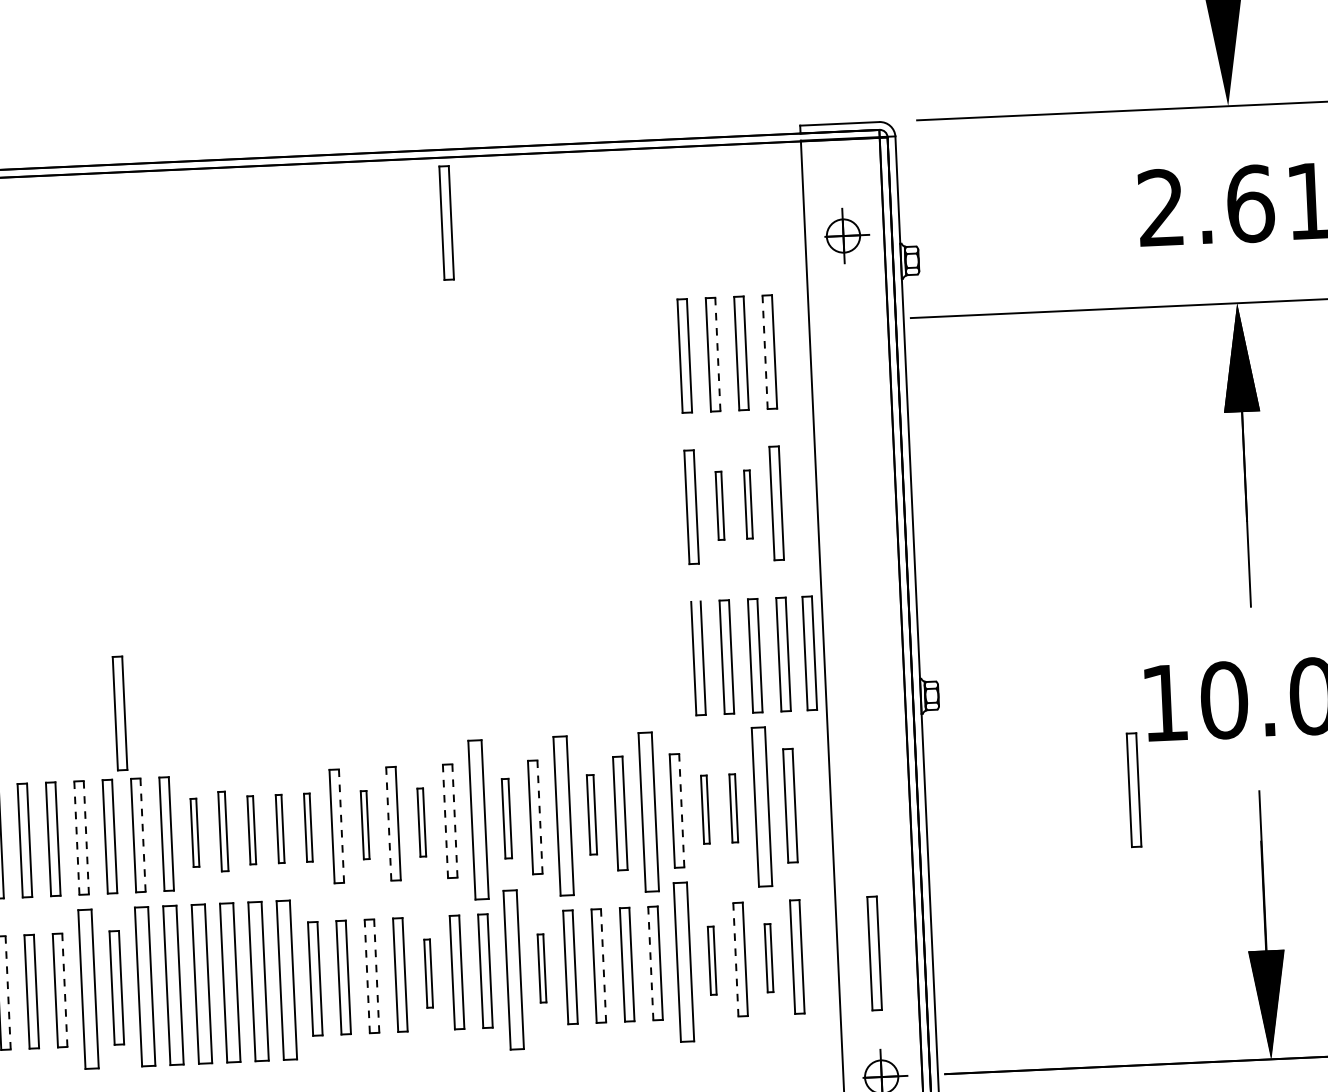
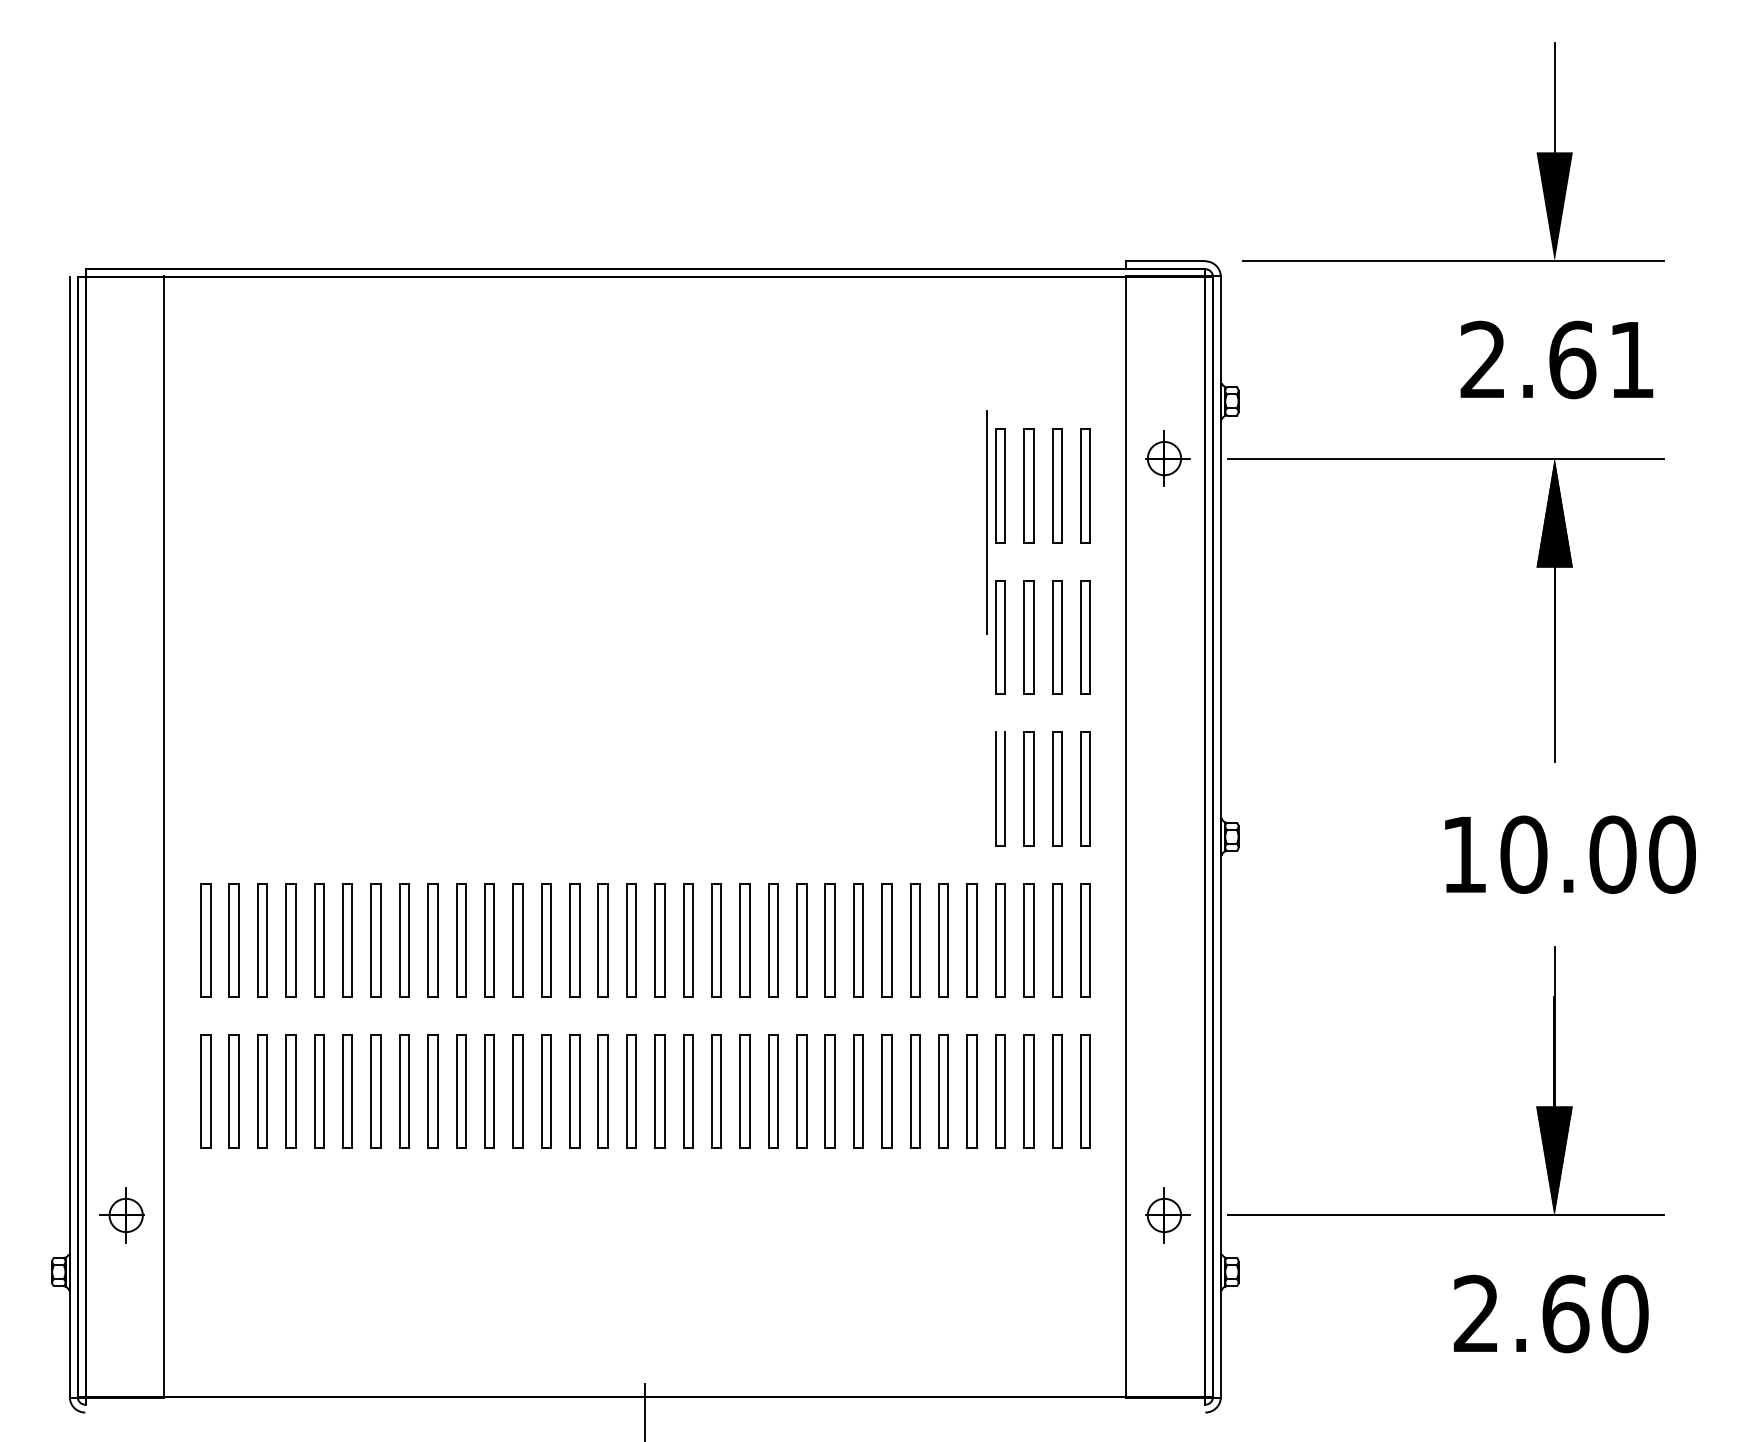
part: (446, 222) -> (768, 342), removed
part: (846, 235) -> (1167, 458), moved
line: (764, 352) -> (1080, 486), dashed -> solid
line: (717, 354) -> (1033, 486), dashed -> solid
line: (672, 391) -> (986, 521), added
part: (748, 504) -> (1057, 637), size x1.67
part: (719, 505) -> (1028, 637), size x1.67
part: (809, 652) -> (1111, 788), removed
part: (119, 713) -> (419, 817), removed
part: (1133, 790) -> (1429, 940), removed
part: (762, 807) -> (1057, 940), size x0.71
part: (733, 808) -> (1028, 940), size x1.67
part: (705, 809) -> (1000, 940), size x1.67
line: (681, 810) -> (976, 940), dashed -> solid
part: (648, 812) -> (943, 940), size x0.71
part: (591, 814) -> (886, 940), size x1.43
part: (563, 816) -> (858, 940), size x0.71
line: (539, 817) -> (834, 940), dashed -> solid
part: (506, 818) -> (801, 940), size x1.43
part: (478, 820) -> (773, 940), size x0.71
line: (445, 821) -> (740, 940), dashed -> solid
line: (454, 821) -> (749, 940), dashed -> solid
part: (421, 822) -> (716, 940), size x1.67
line: (388, 824) -> (683, 940), dashed -> solid
part: (364, 825) -> (659, 940), size x1.67
line: (341, 826) -> (636, 940), dashed -> solid
part: (307, 827) -> (602, 940), size x1.67
part: (279, 829) -> (574, 940), size x1.67
part: (251, 830) -> (546, 940), size x1.67
part: (222, 831) -> (517, 940), size x1.43
part: (194, 832) -> (489, 940), size x1.67
line: (142, 835) -> (437, 940), dashed -> solid
line: (86, 837) -> (380, 940), dashed -> solid
line: (77, 838) -> (371, 940), dashed -> solid
part: (874, 953) -> (1162, 1091), removed
part: (769, 958) -> (1057, 1091), size x1.67
line: (736, 959) -> (1024, 1091), dashed -> solid
part: (712, 960) -> (1000, 1091), size x1.67
part: (683, 961) -> (971, 1091), size x0.71
line: (651, 963) -> (939, 1091), dashed -> solid
line: (603, 965) -> (891, 1091), dashed -> solid
part: (541, 968) -> (829, 1091), size x1.67
part: (513, 969) -> (801, 1091), size x0.71
part: (428, 973) -> (716, 1091), size x1.67
line: (376, 975) -> (664, 1091), dashed -> solid
line: (367, 976) -> (655, 1091), dashed -> solid
part: (286, 979) -> (574, 1091), size x0.71
part: (258, 981) -> (546, 1091), size x0.71
part: (229, 982) -> (517, 1091), size x0.71
part: (201, 983) -> (489, 1091), size x0.71
part: (173, 985) -> (461, 1091), size x0.71
part: (144, 986) -> (432, 1091), size x0.71
part: (87, 988) -> (375, 1091), size x0.71
line: (64, 990) -> (352, 1091), dashed -> solid
line: (7, 992) -> (295, 1091), dashed -> solid

